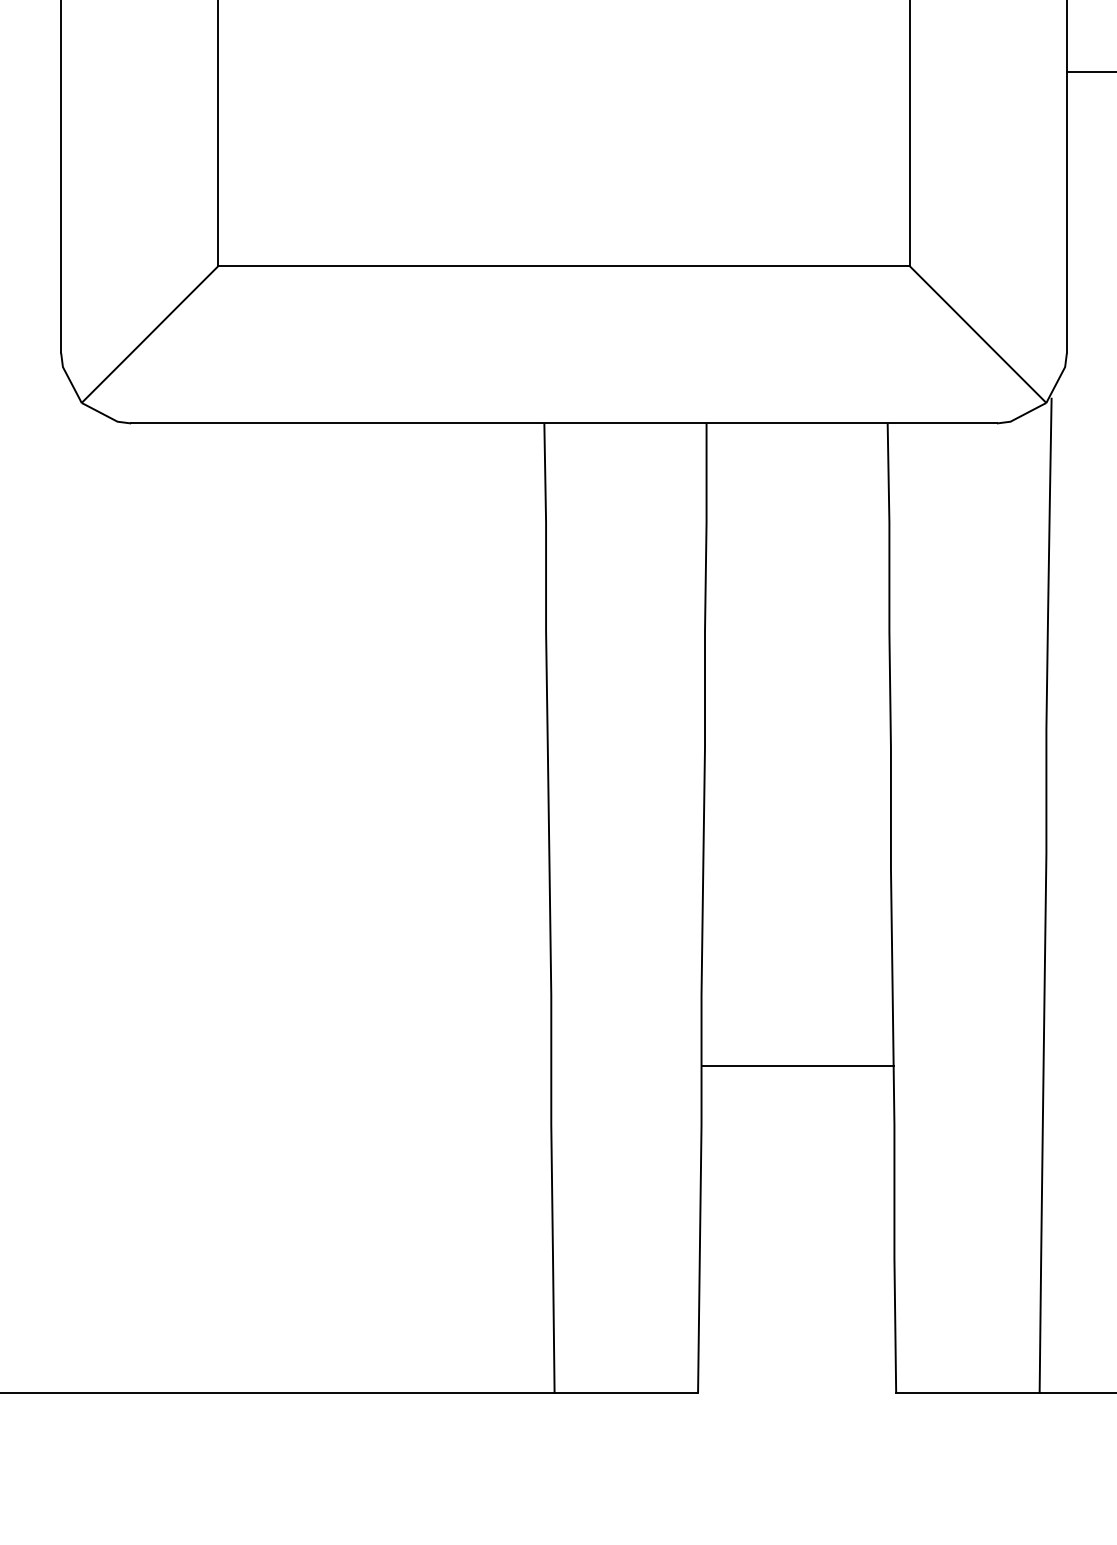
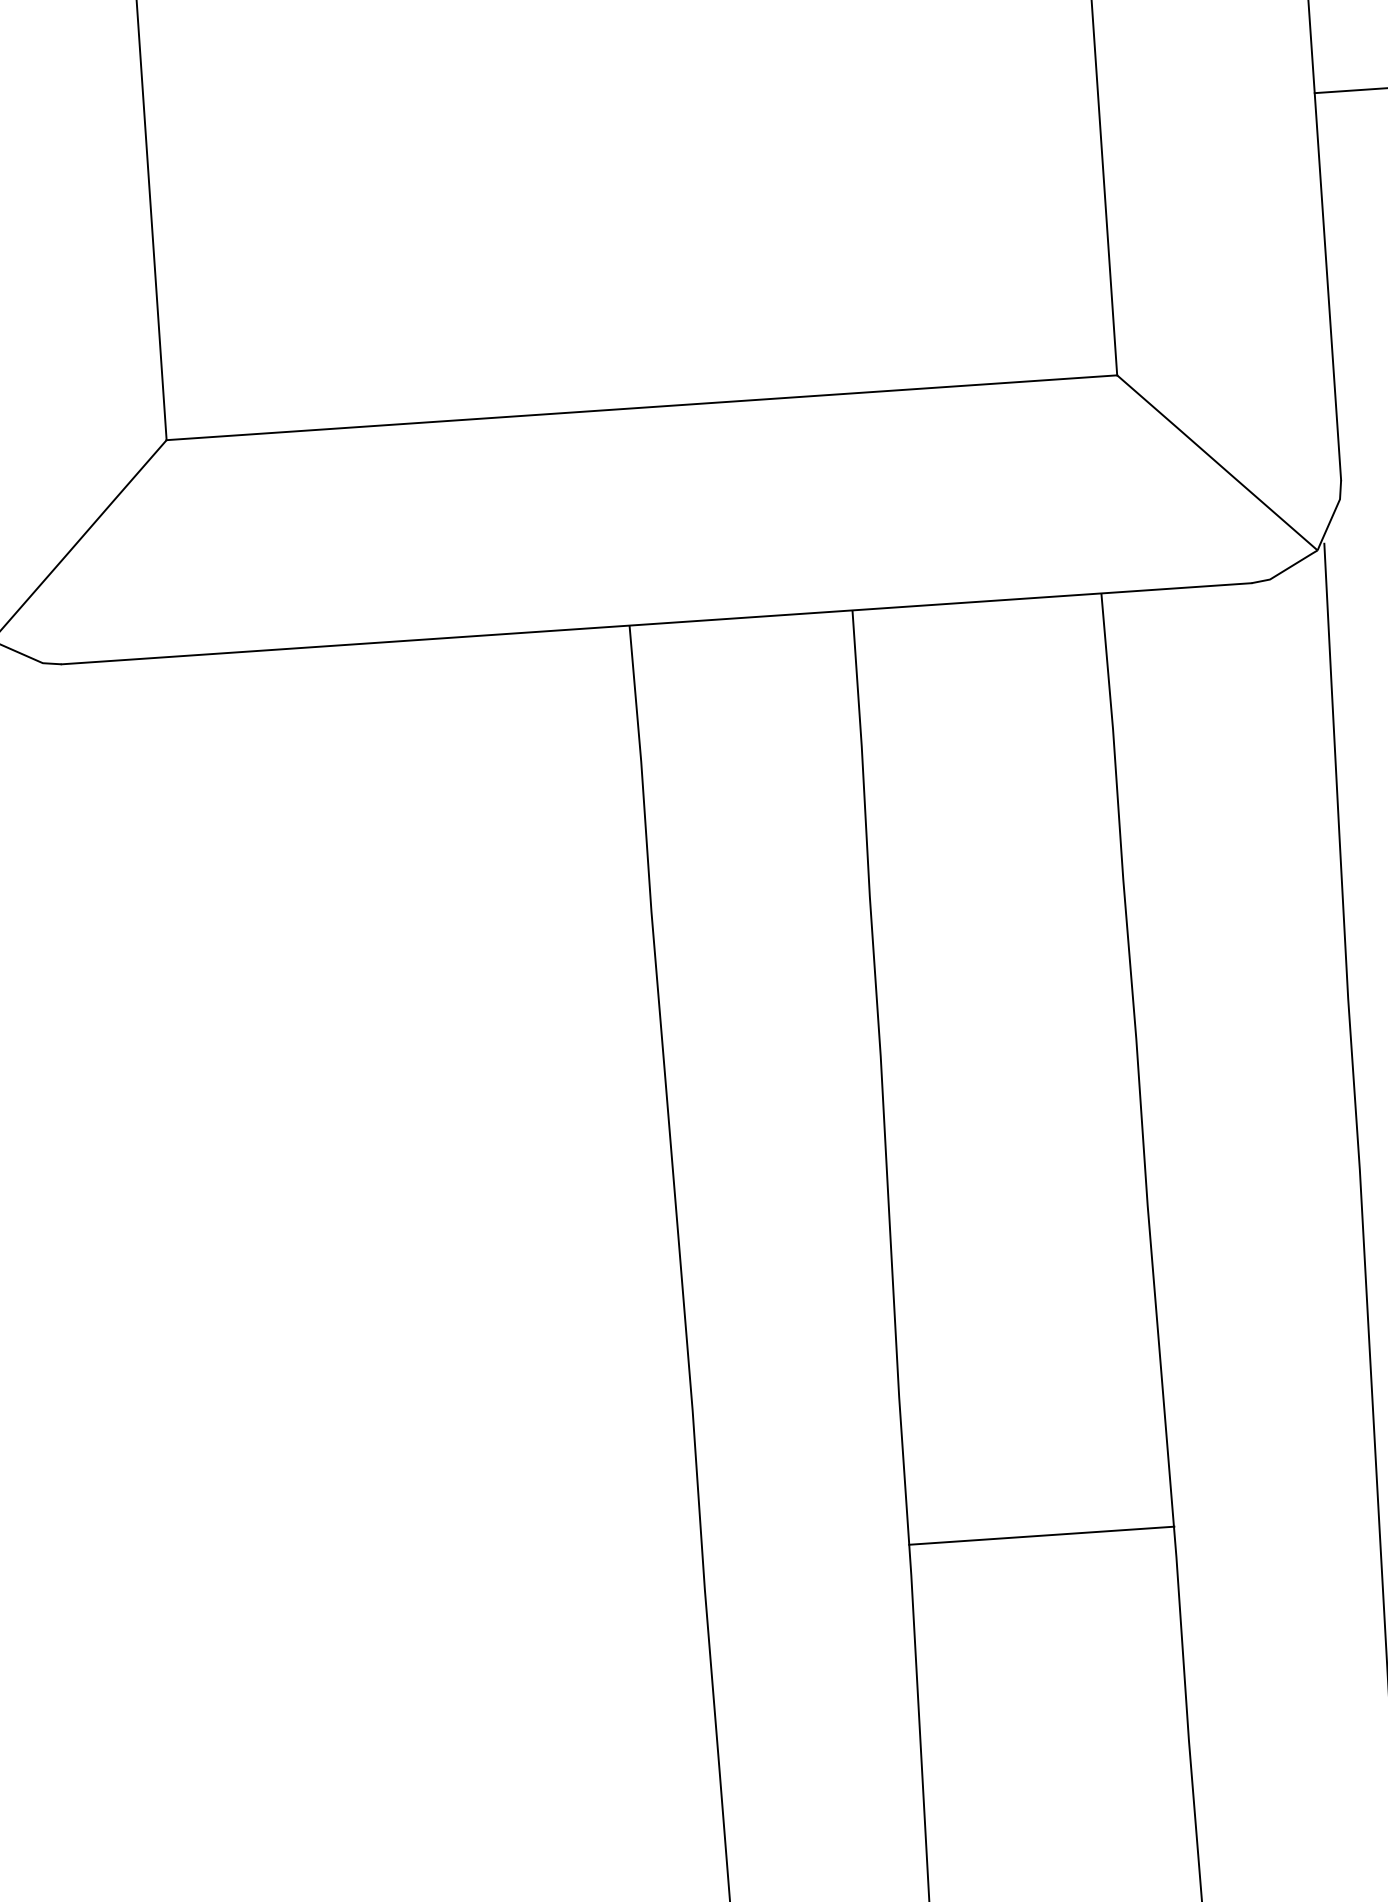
line: (797, 1065) -> (1041, 1535), moved

